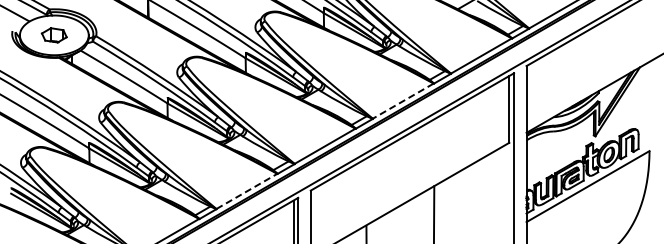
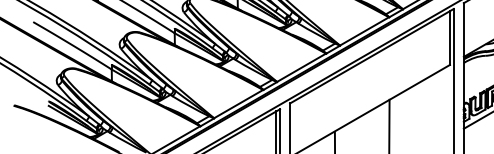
line: (402, 101) -> (363, 31), dashed -> solid
line: (247, 191) -> (239, 104), dashed -> solid

